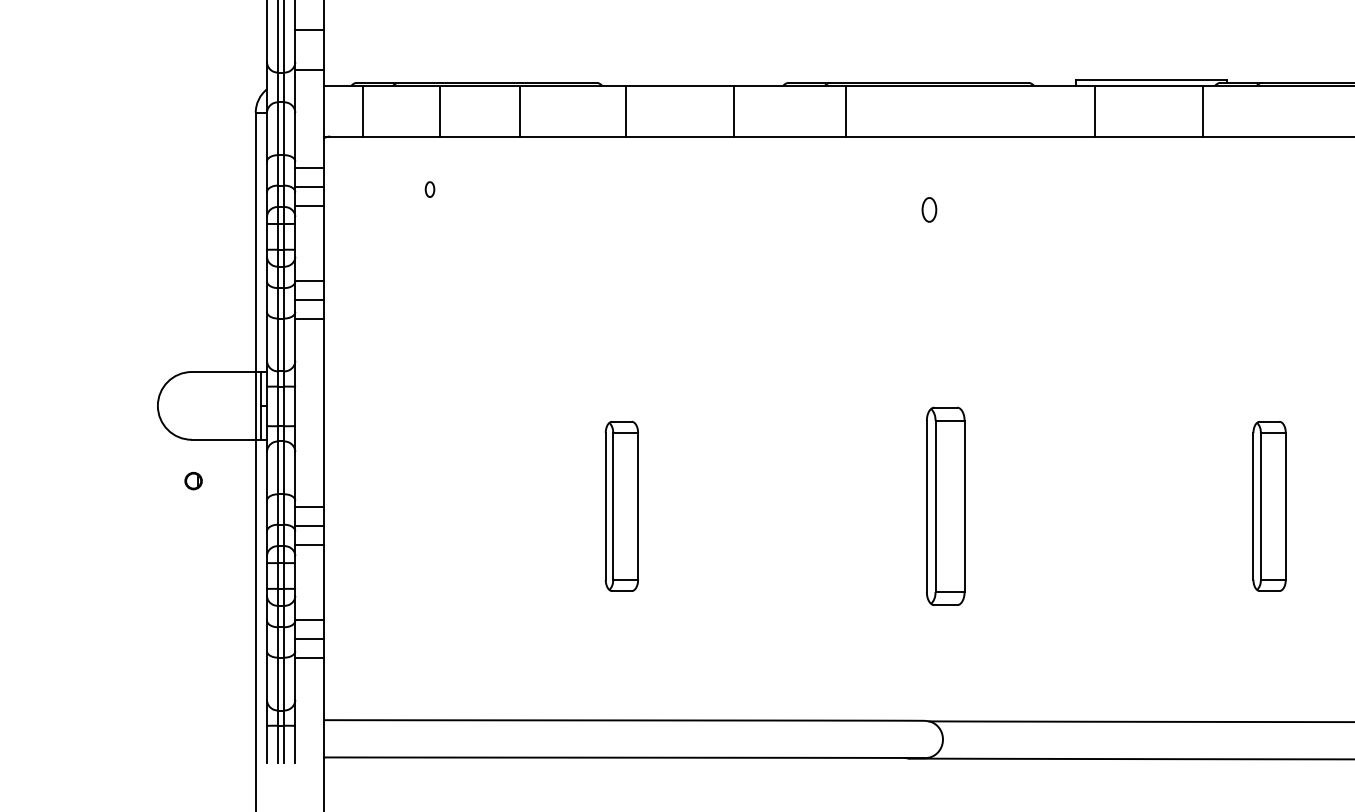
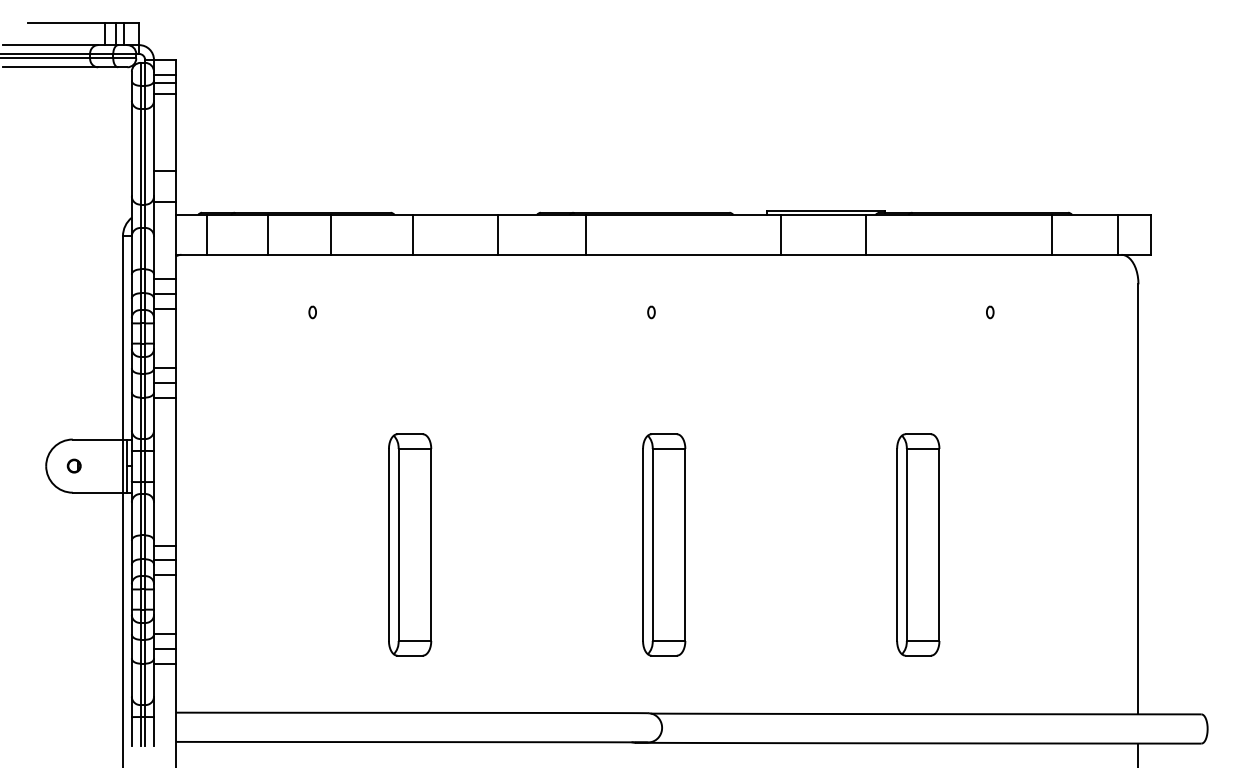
part: (429, 189) -> (312, 312), moved
part: (929, 210) -> (651, 312), size x0.62
part: (192, 480) -> (73, 465), moved
part: (622, 505) -> (410, 544), size x1.67
part: (946, 505) -> (664, 544), size x1.43
part: (1269, 505) -> (918, 544), size x1.67

